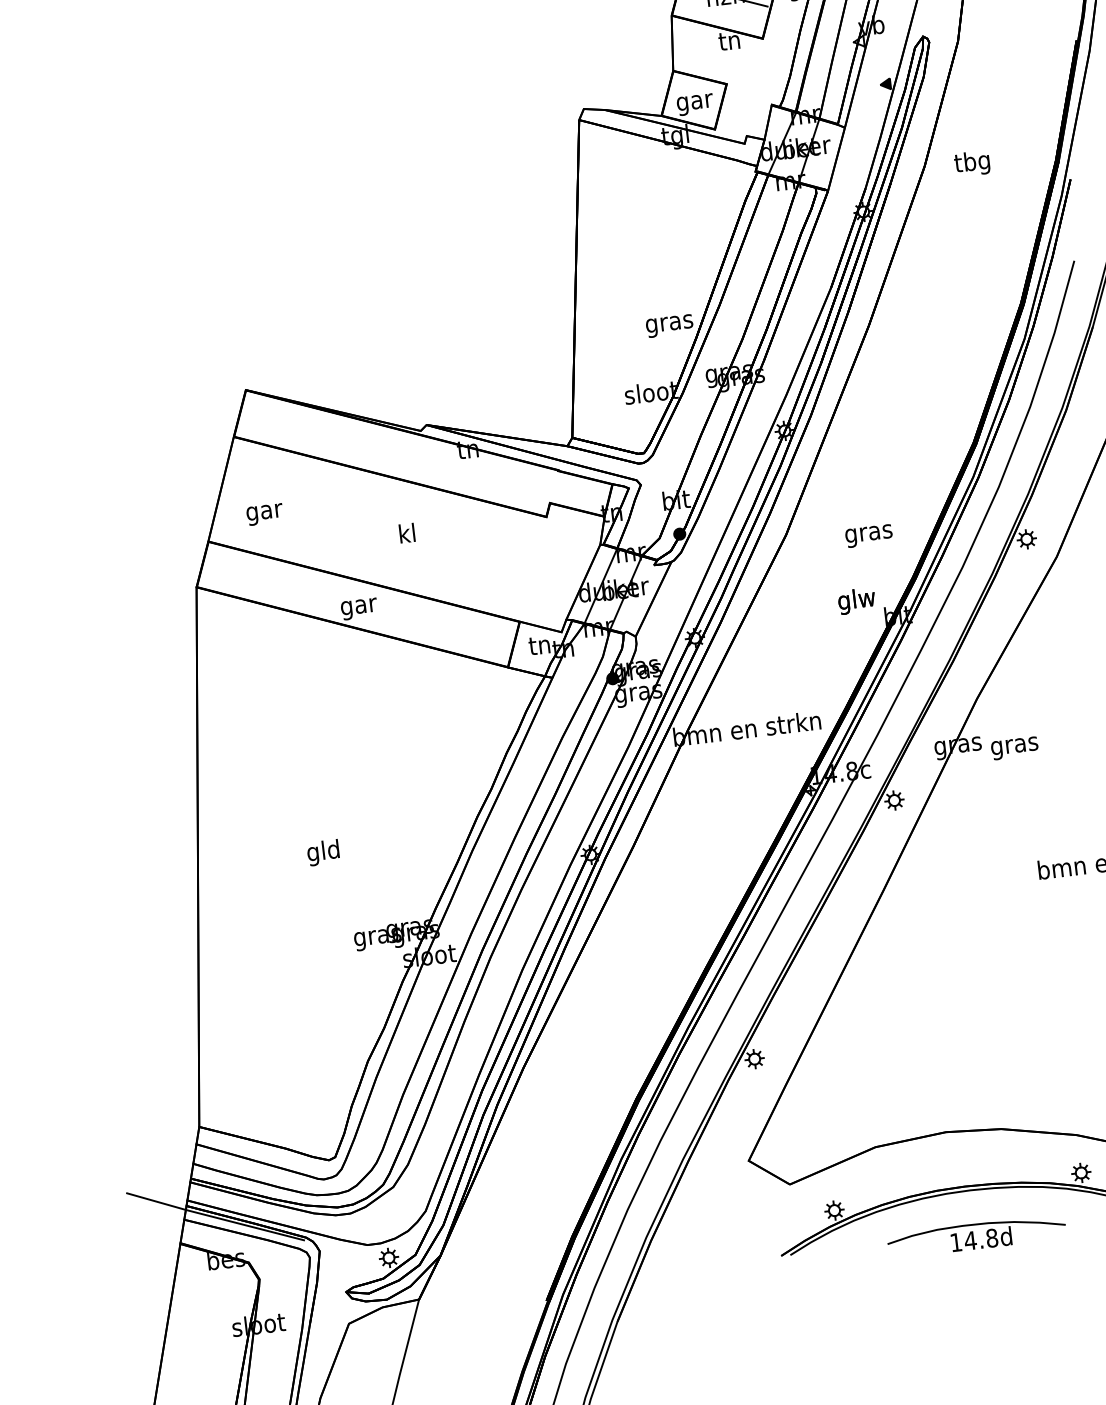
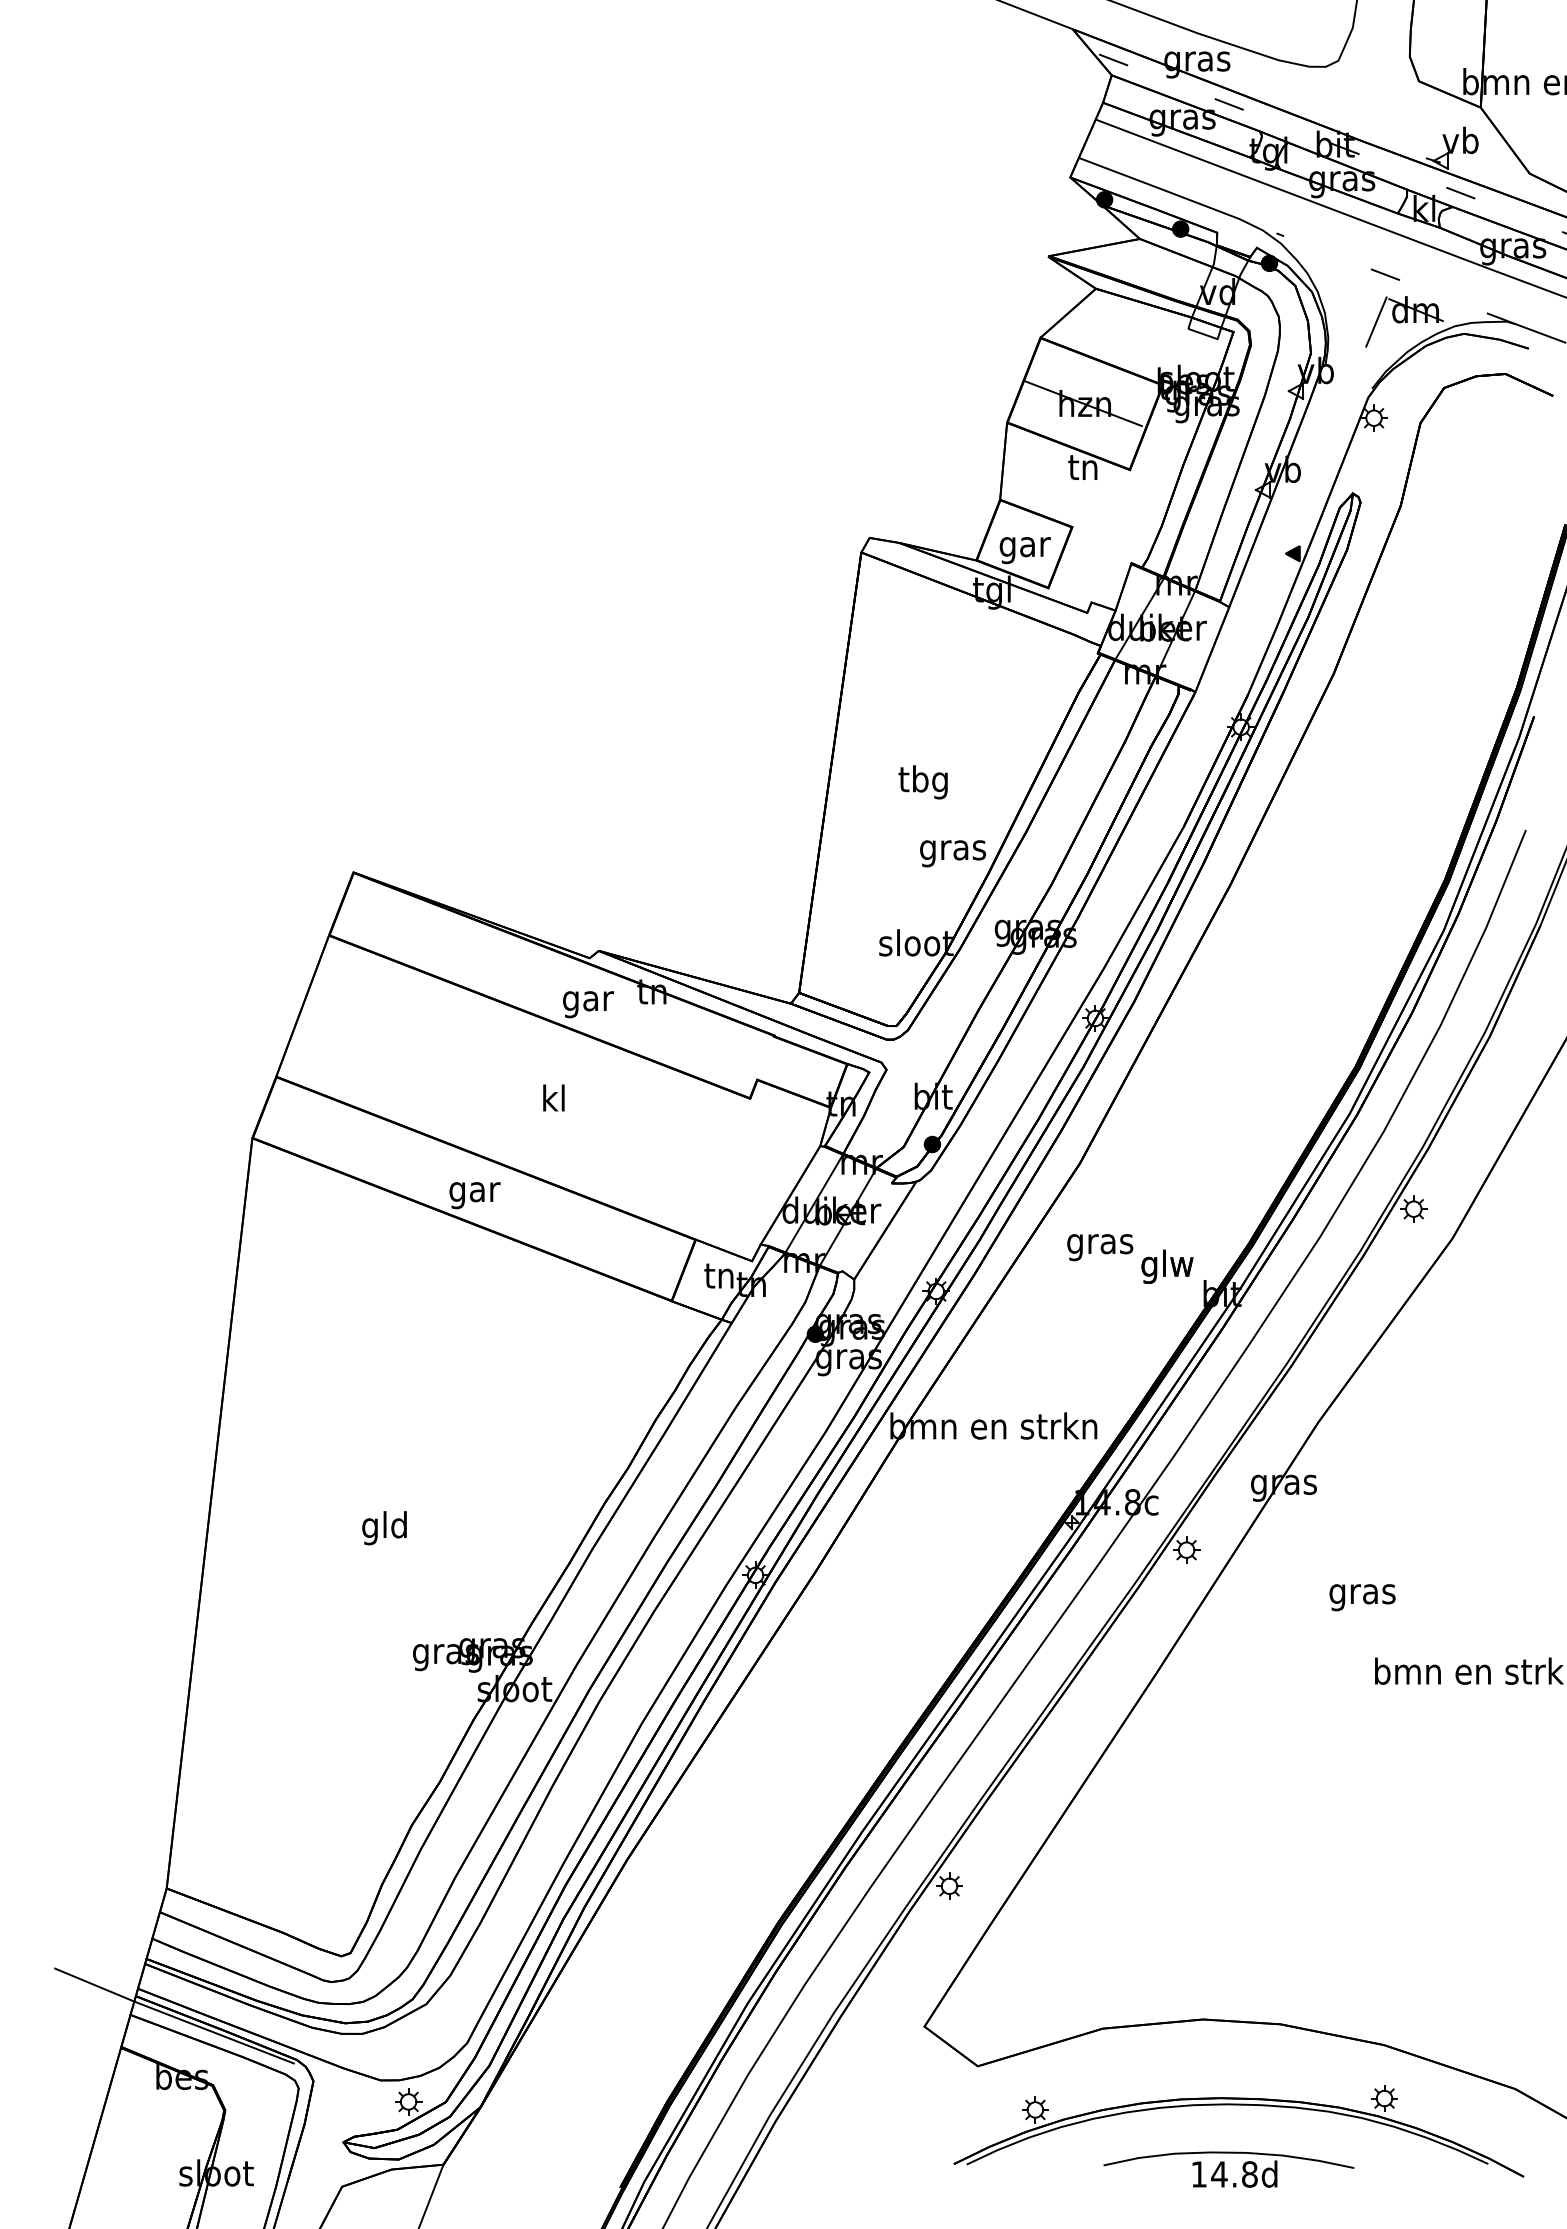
text: (971, 163) -> (922, 782), moved
text: (265, 514) -> (588, 1004), moved
text: (869, 536) -> (1100, 1247), moved
text: (1014, 748) -> (1362, 1597), moved

